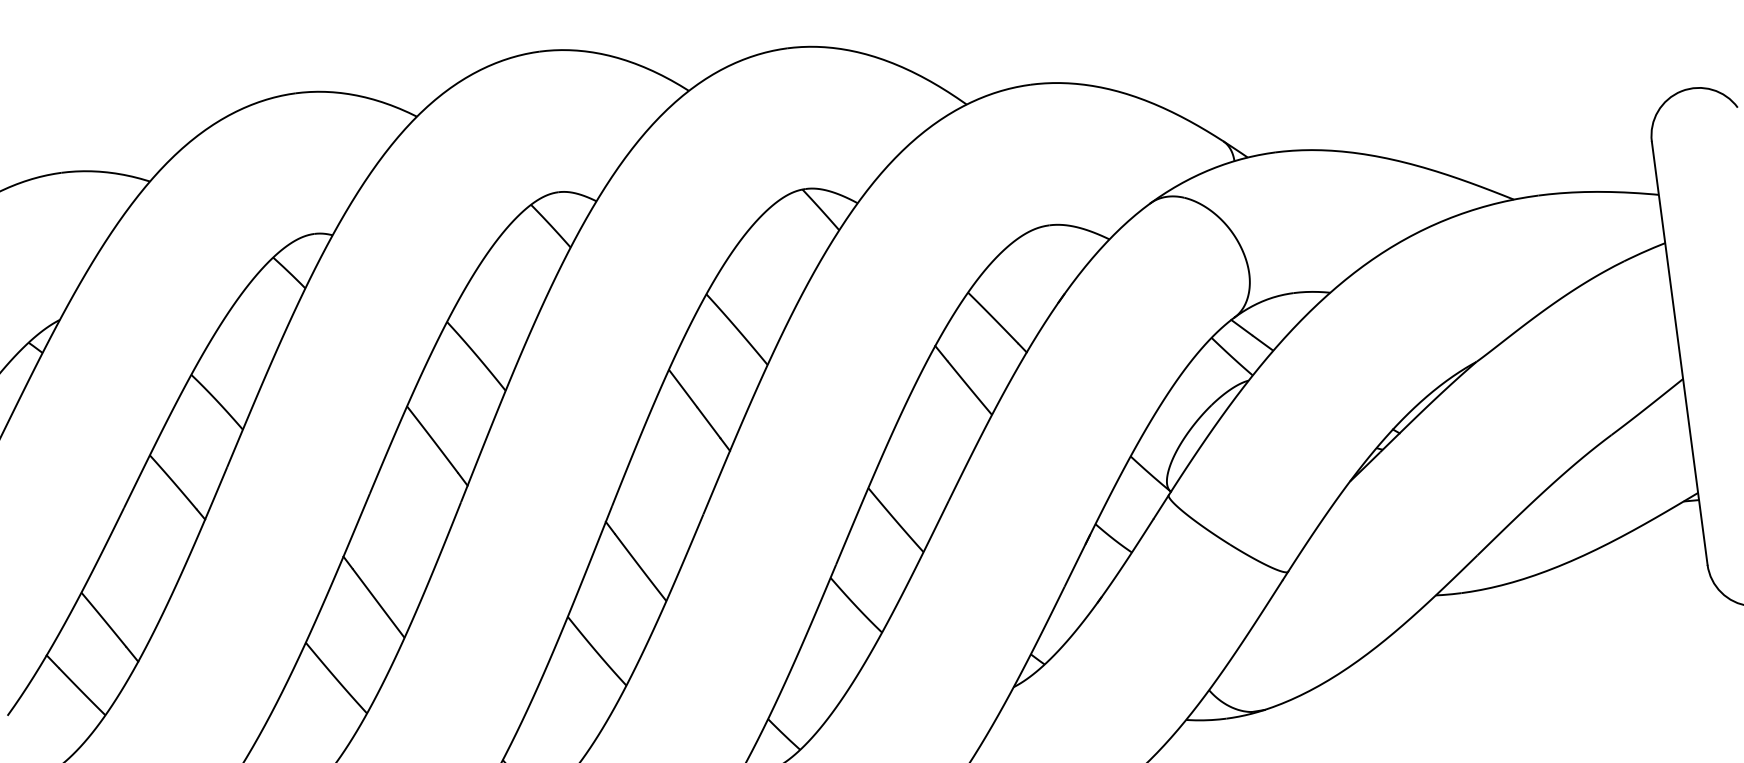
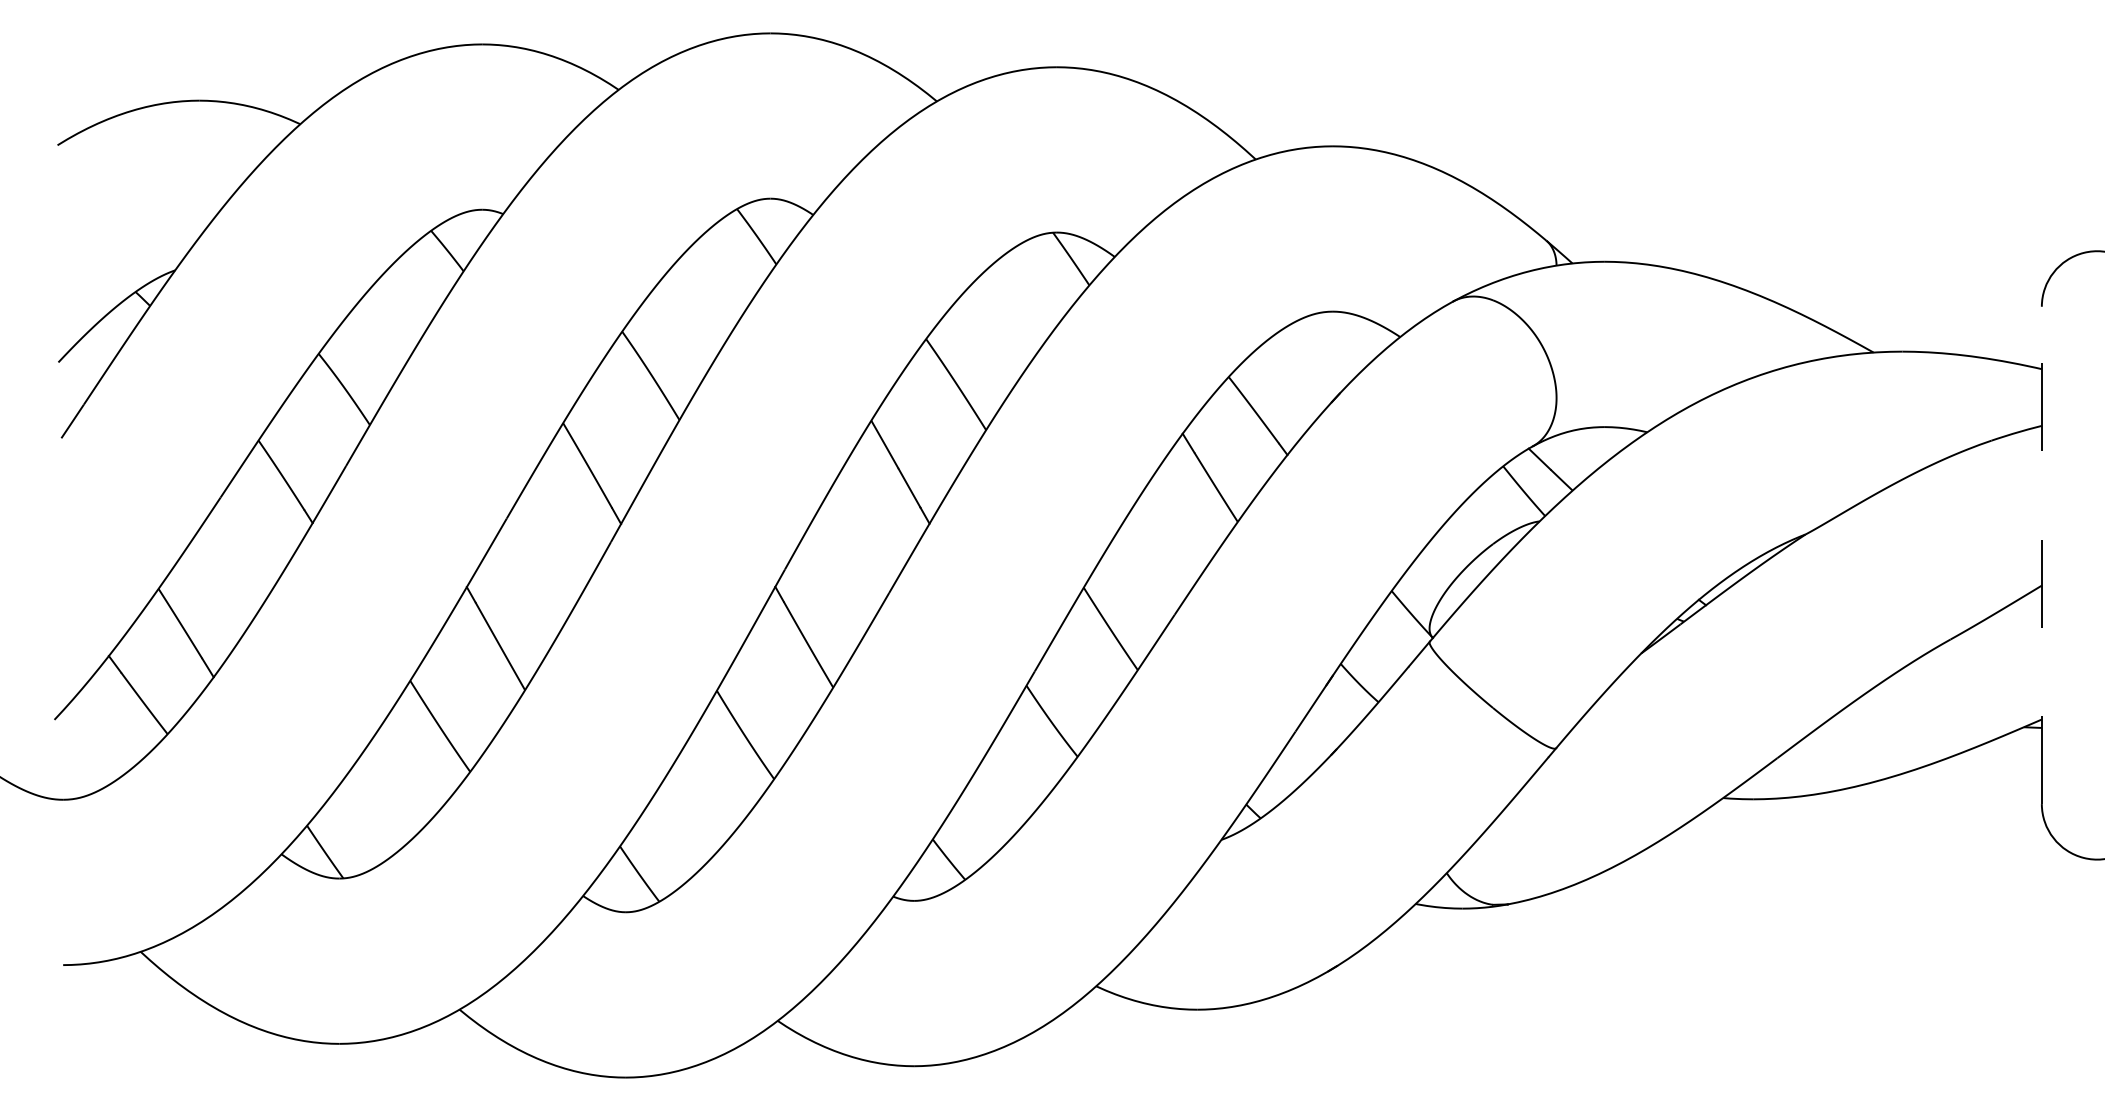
line: (1679, 353) -> (2041, 555), solid -> dashed

